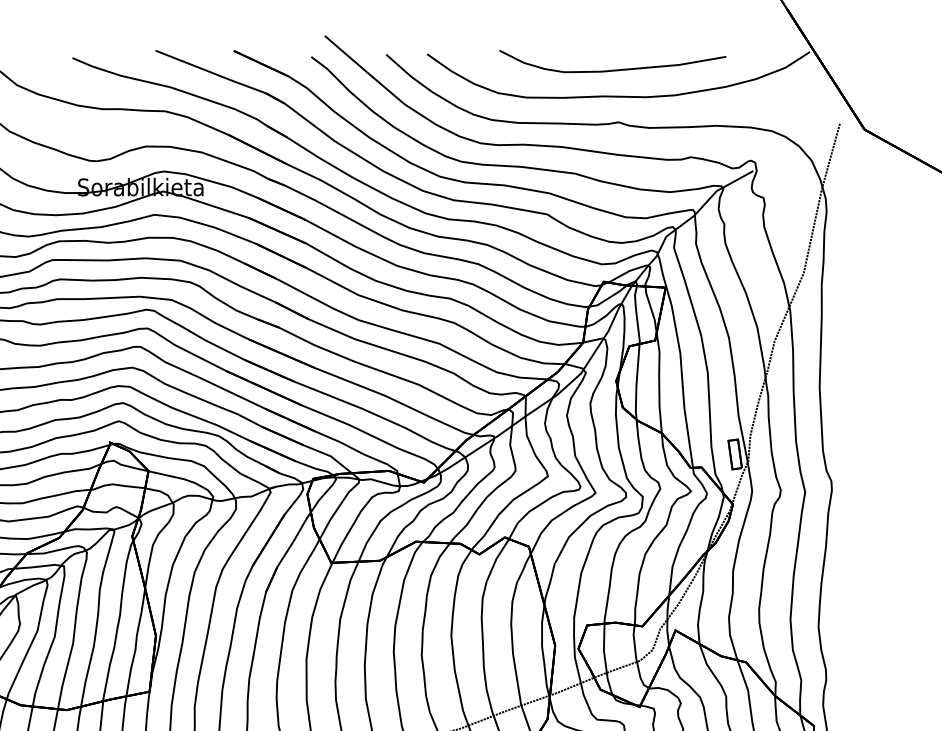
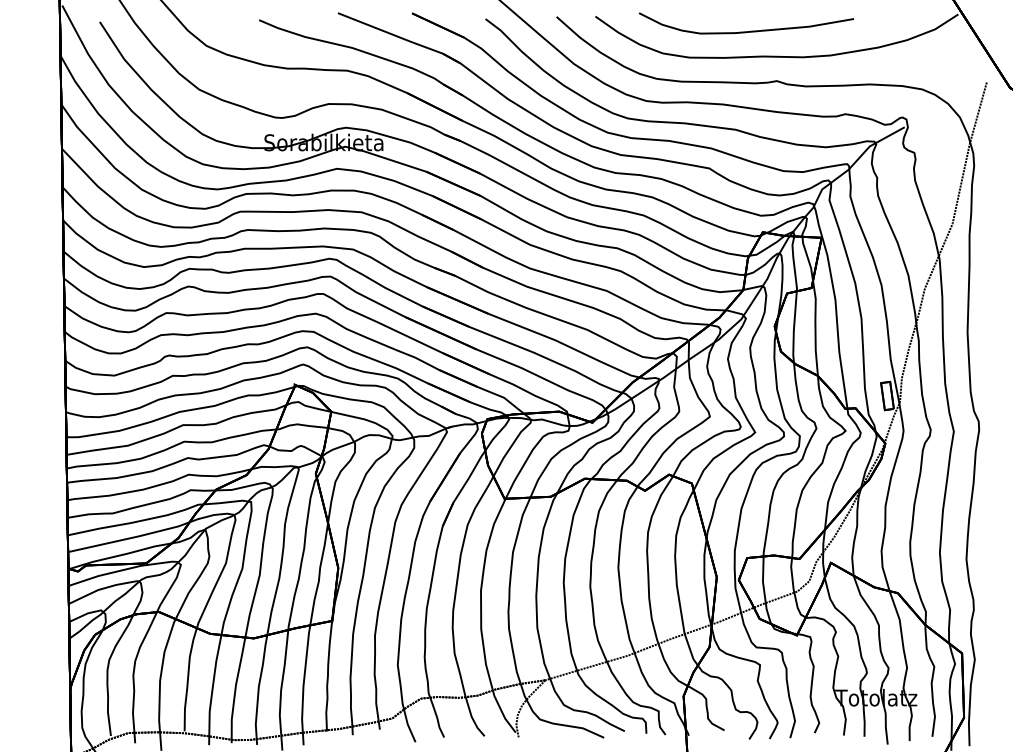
part: (612, 70) -> (746, 31), moved

